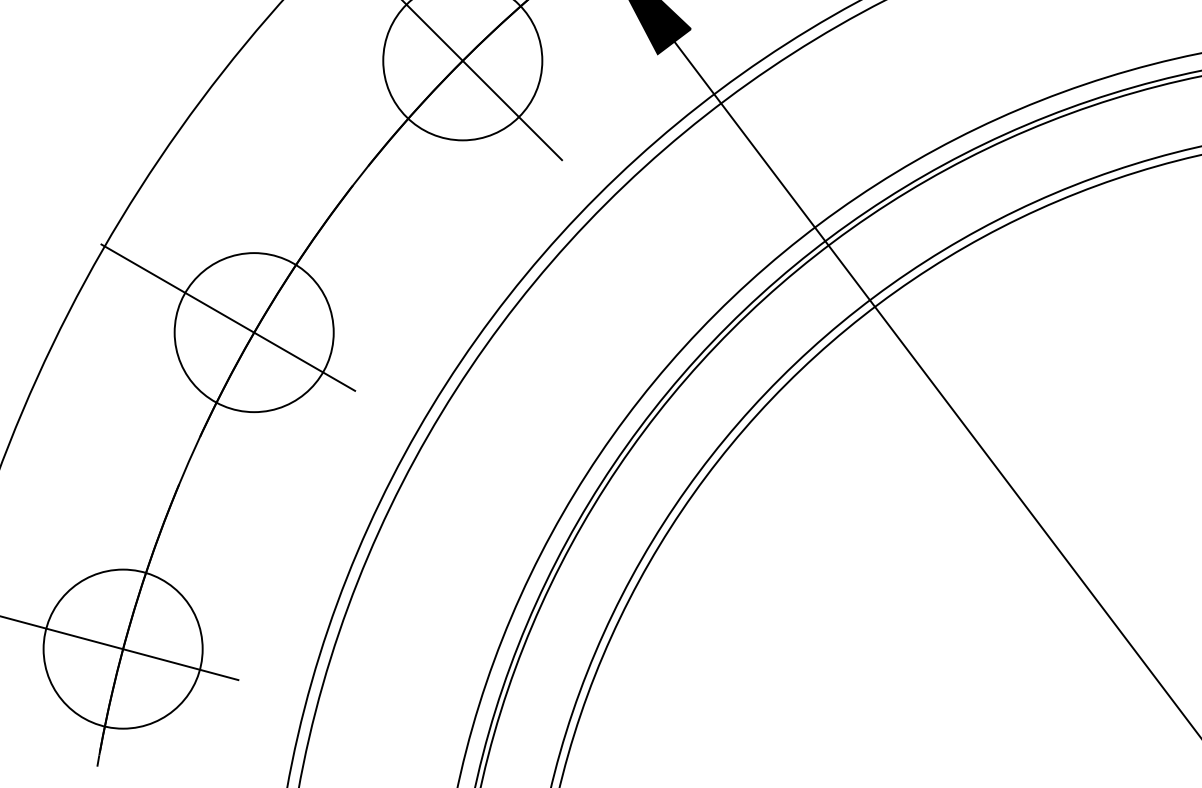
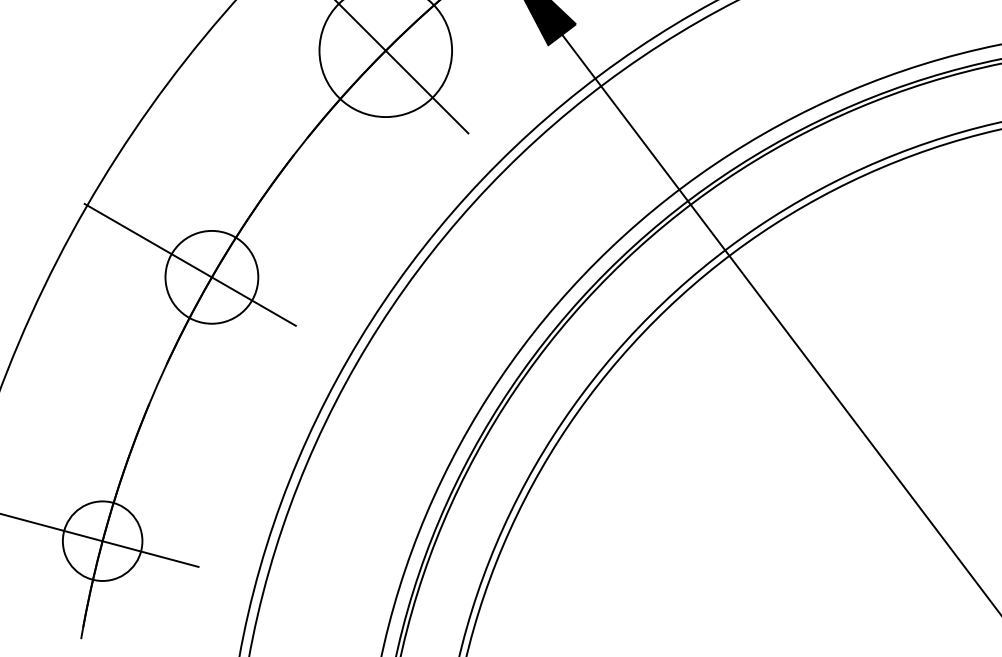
circle: (253, 332) -> (211, 277), size x0.7
circle: (122, 648) -> (102, 540), size x0.6

